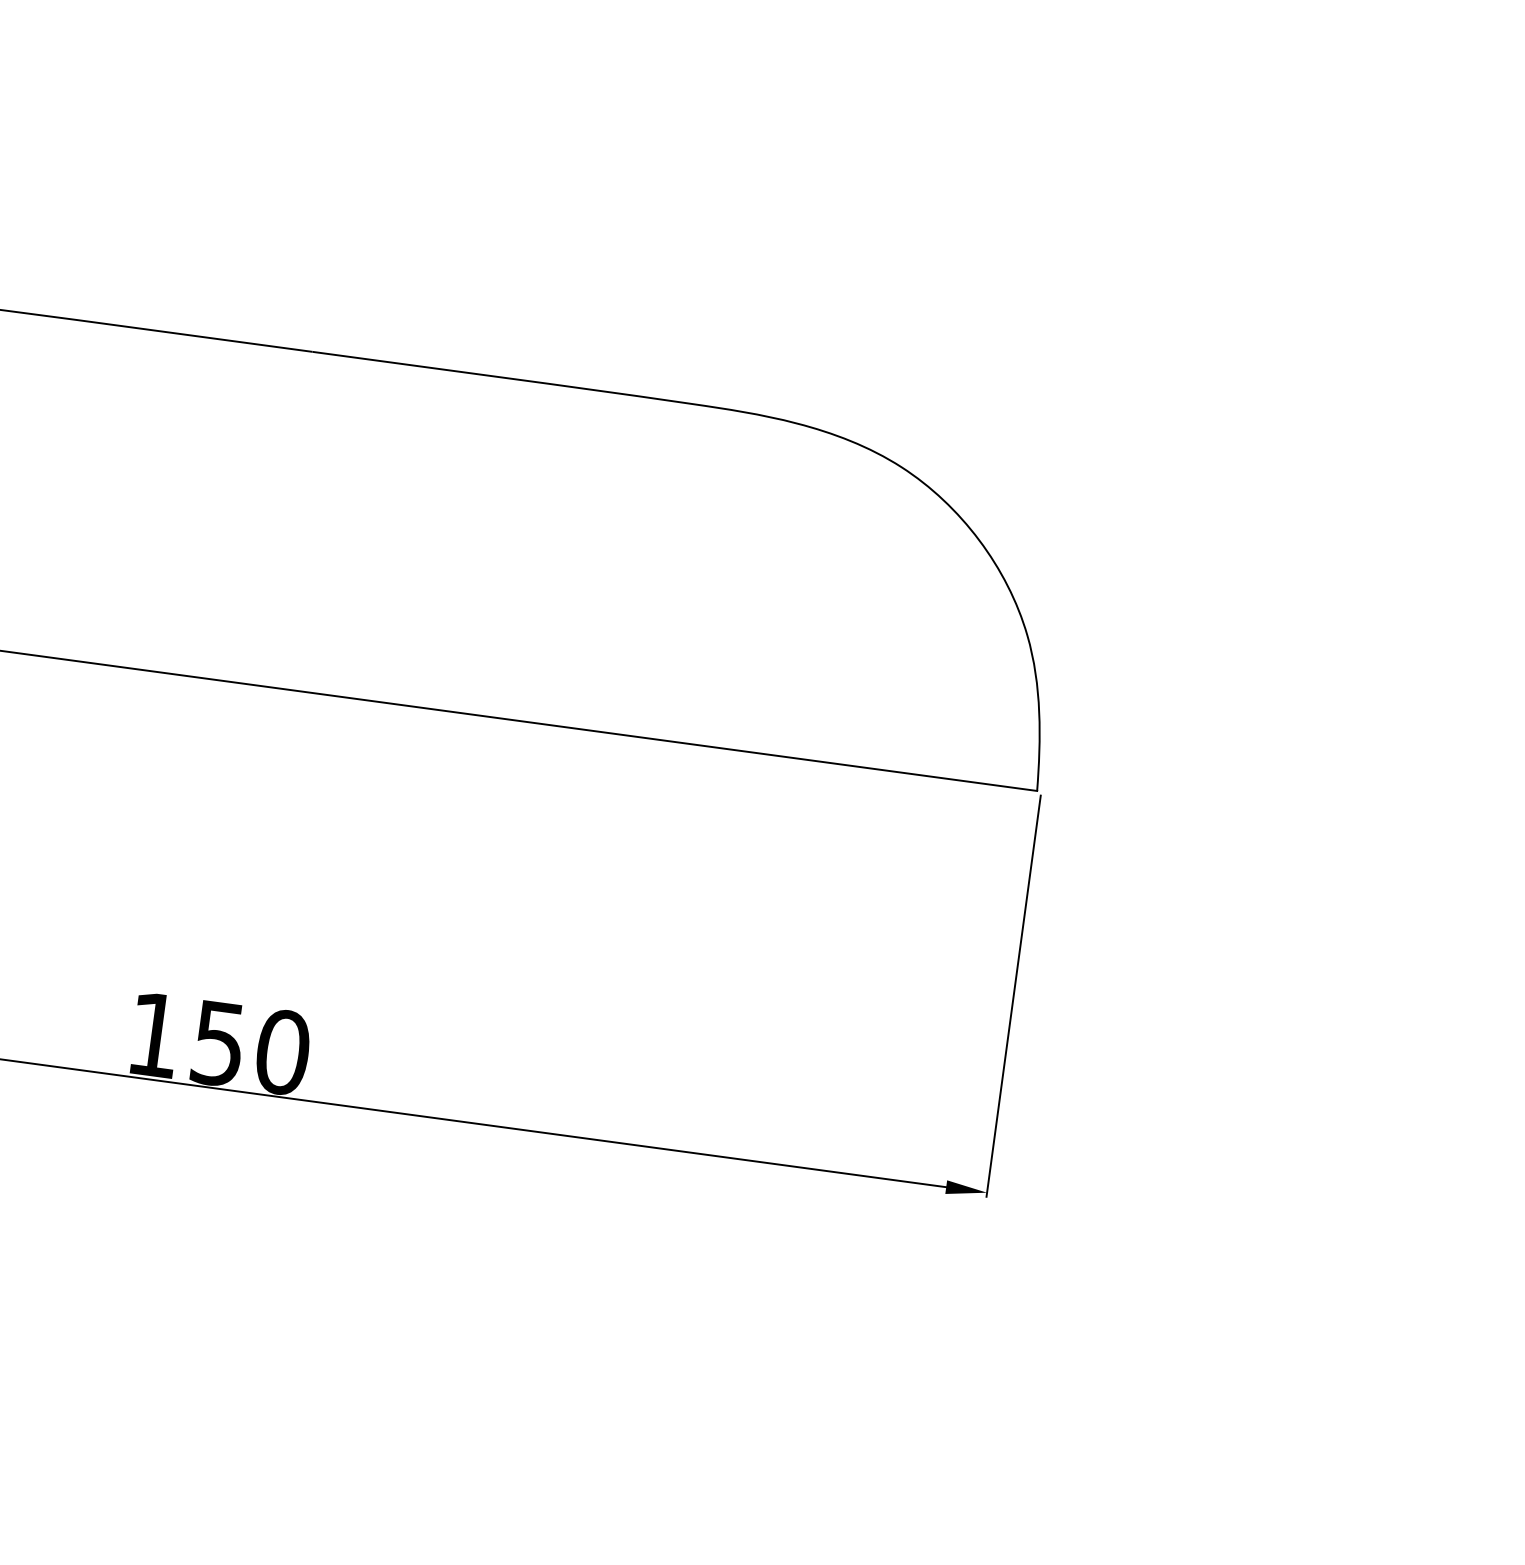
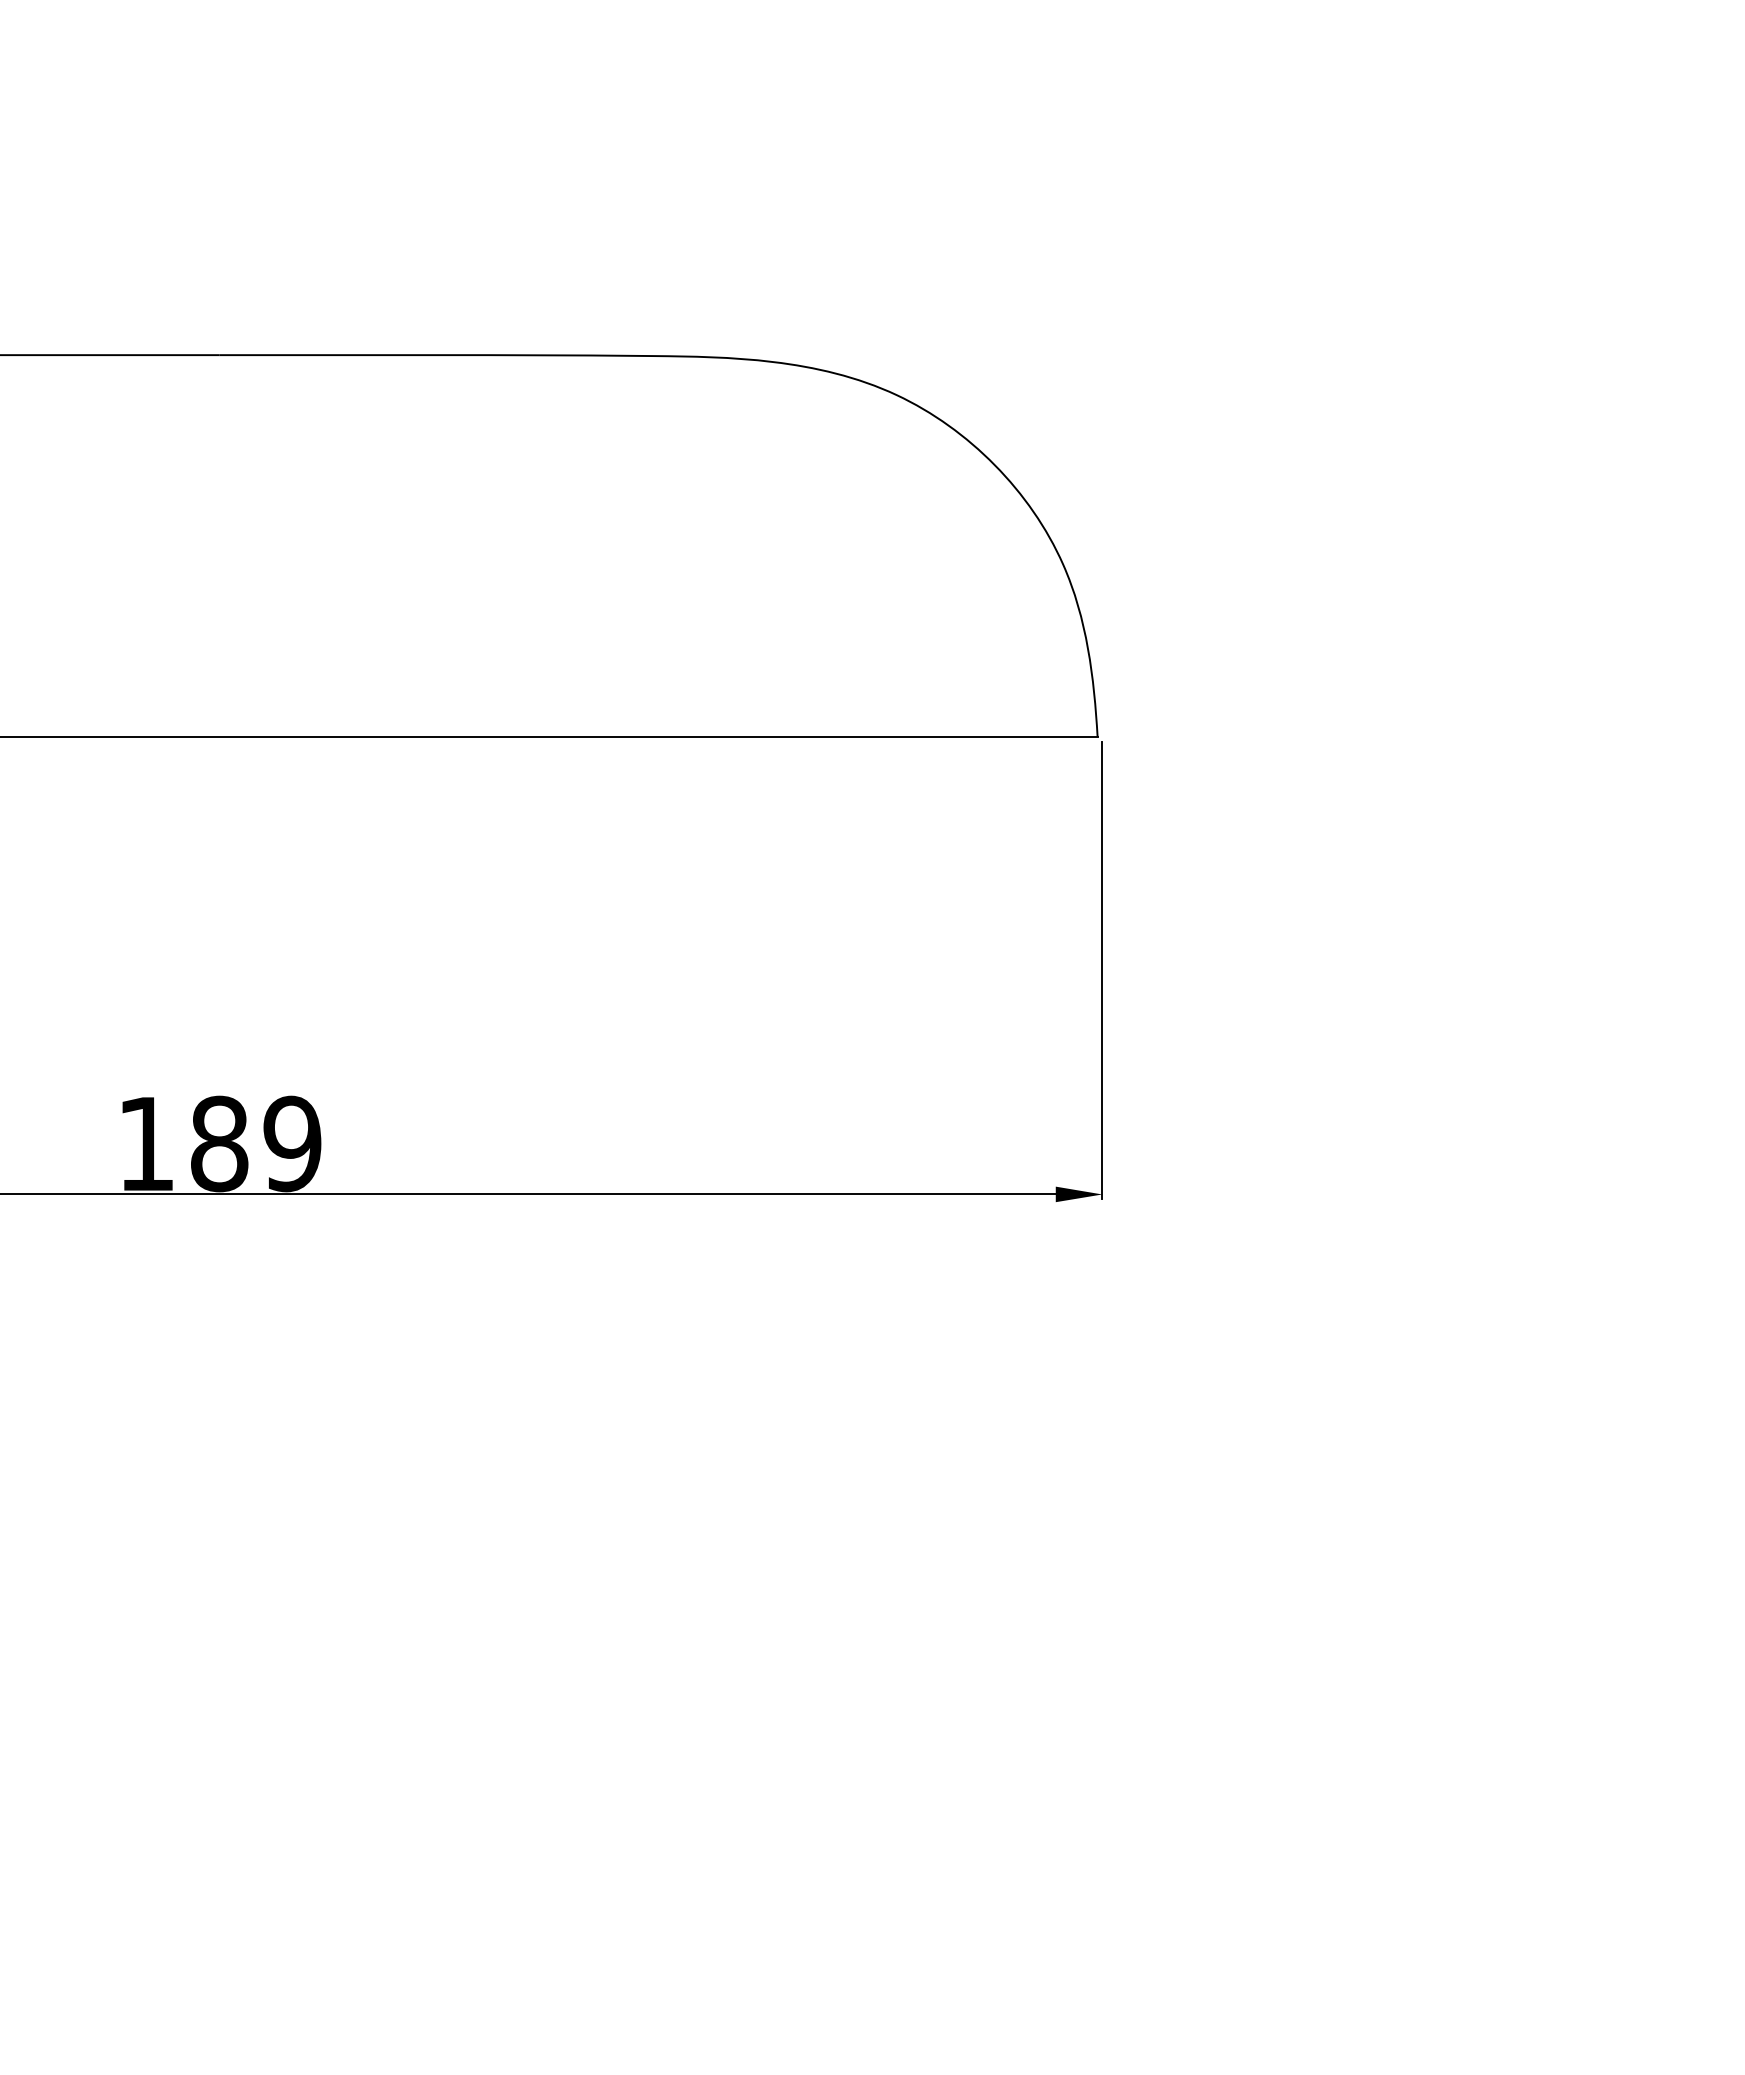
text: (251, 1047) -> (256, 1143), 150 -> 189

